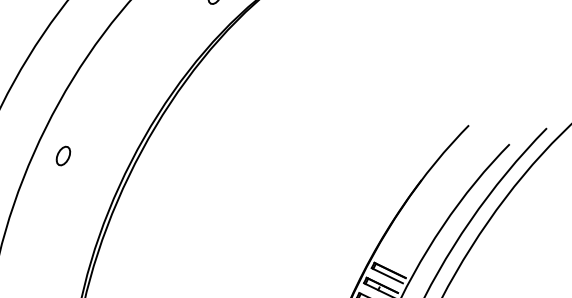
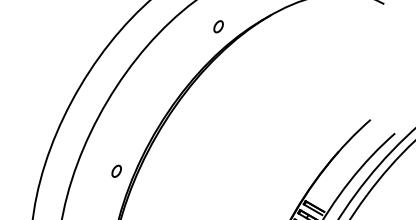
part: (63, 154) -> (116, 170), moved

